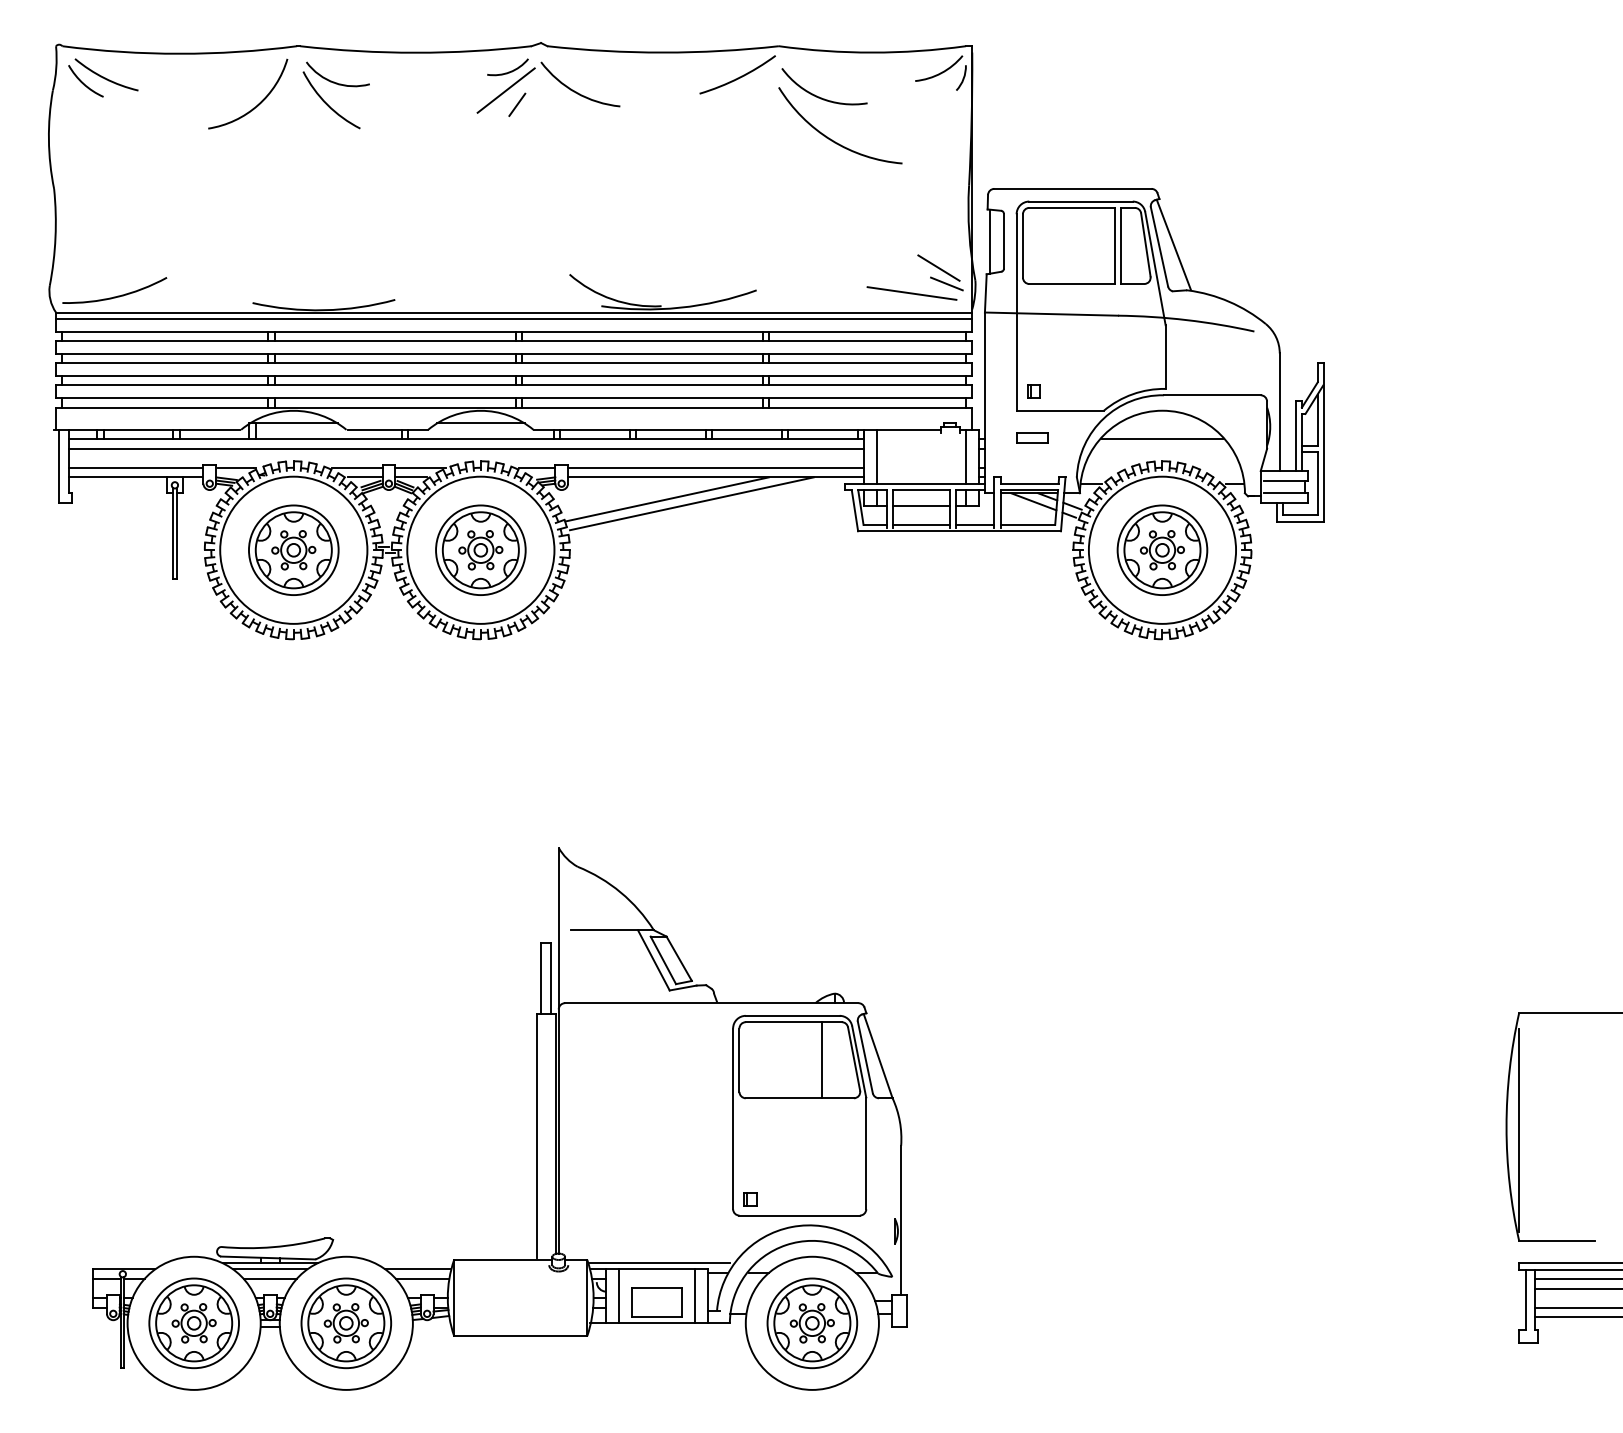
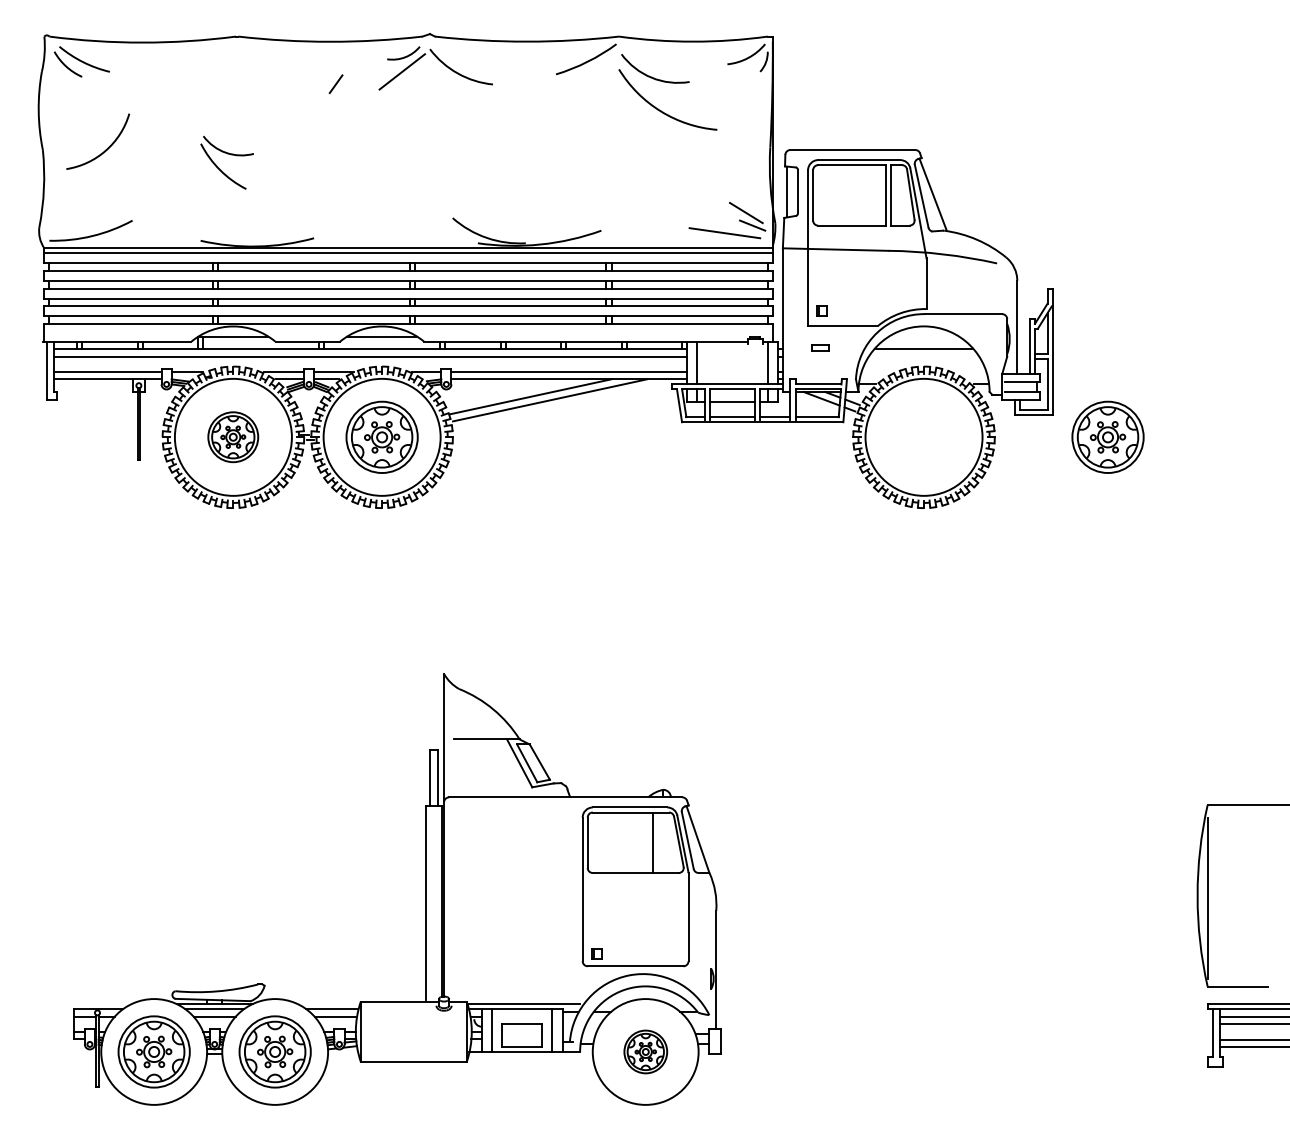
part: (336, 85) -> (227, 154), moved
arc: (258, 102) -> (106, 148), moved
line: (516, 103) -> (335, 83), moved
part: (1032, 437) -> (820, 347), size x0.7
part: (292, 549) -> (232, 436), size x0.7
part: (1161, 549) -> (1107, 436), moved
part: (812, 1322) -> (645, 1051), size x0.6

